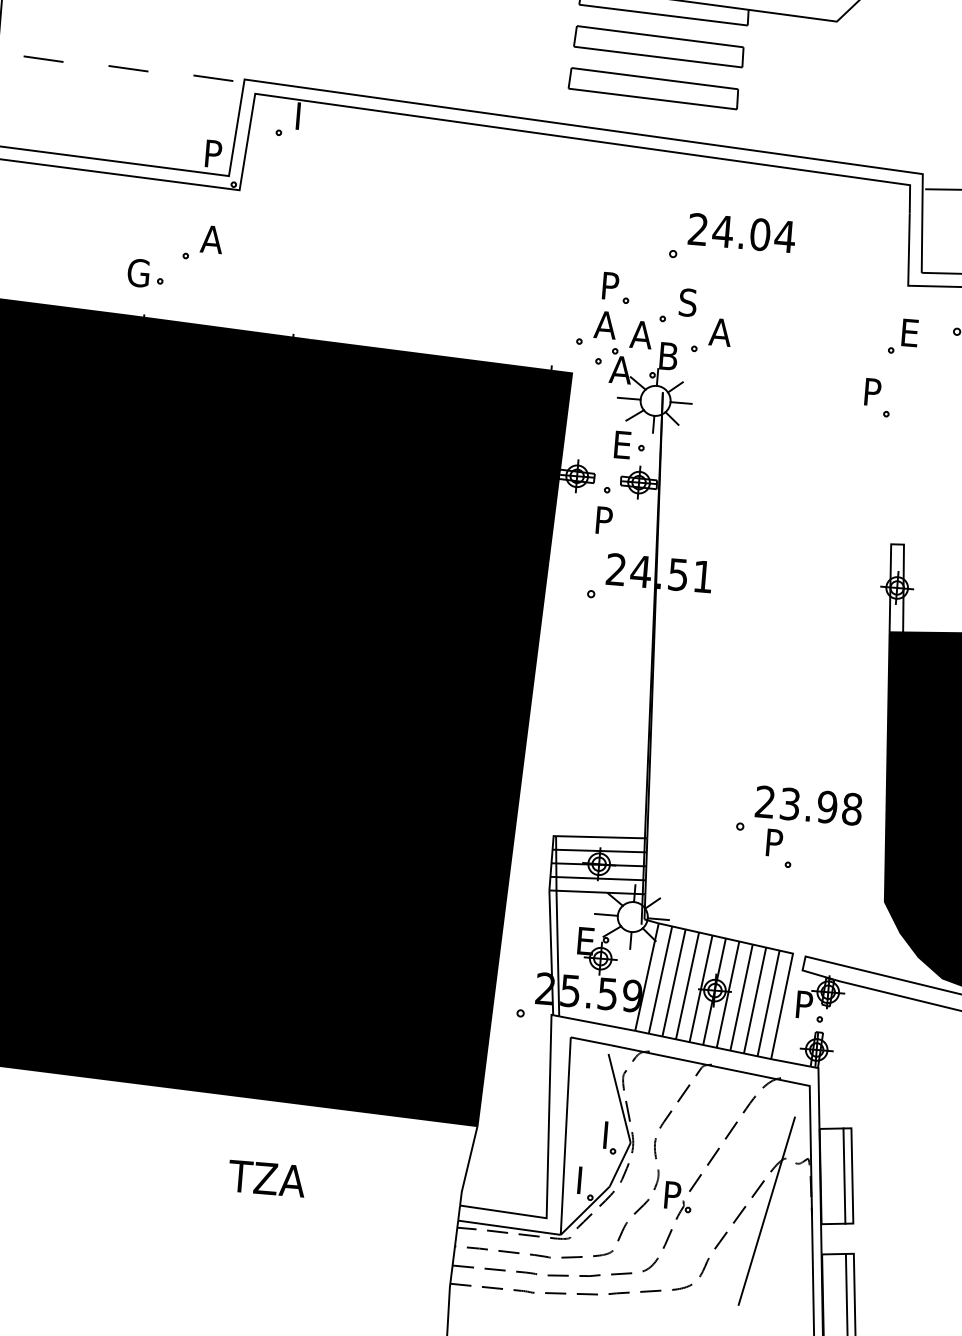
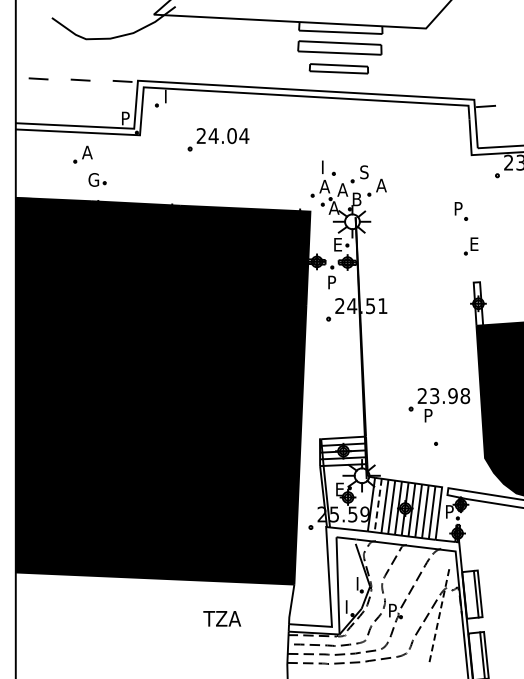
part: (652, 88) -> (338, 68), size x0.7
part: (732, 239) -> (218, 139), moved
part: (201, 242) -> (82, 154), moved
text: (612, 280) -> (326, 164), P -> I
part: (901, 336) -> (470, 246), moved
part: (798, 824) -> (439, 405), moved
line: (661, 980) -> (378, 505), solid -> dashed
text: (267, 1178) -> (222, 618), moved
line: (766, 1210) -> (439, 614), solid -> dashed

